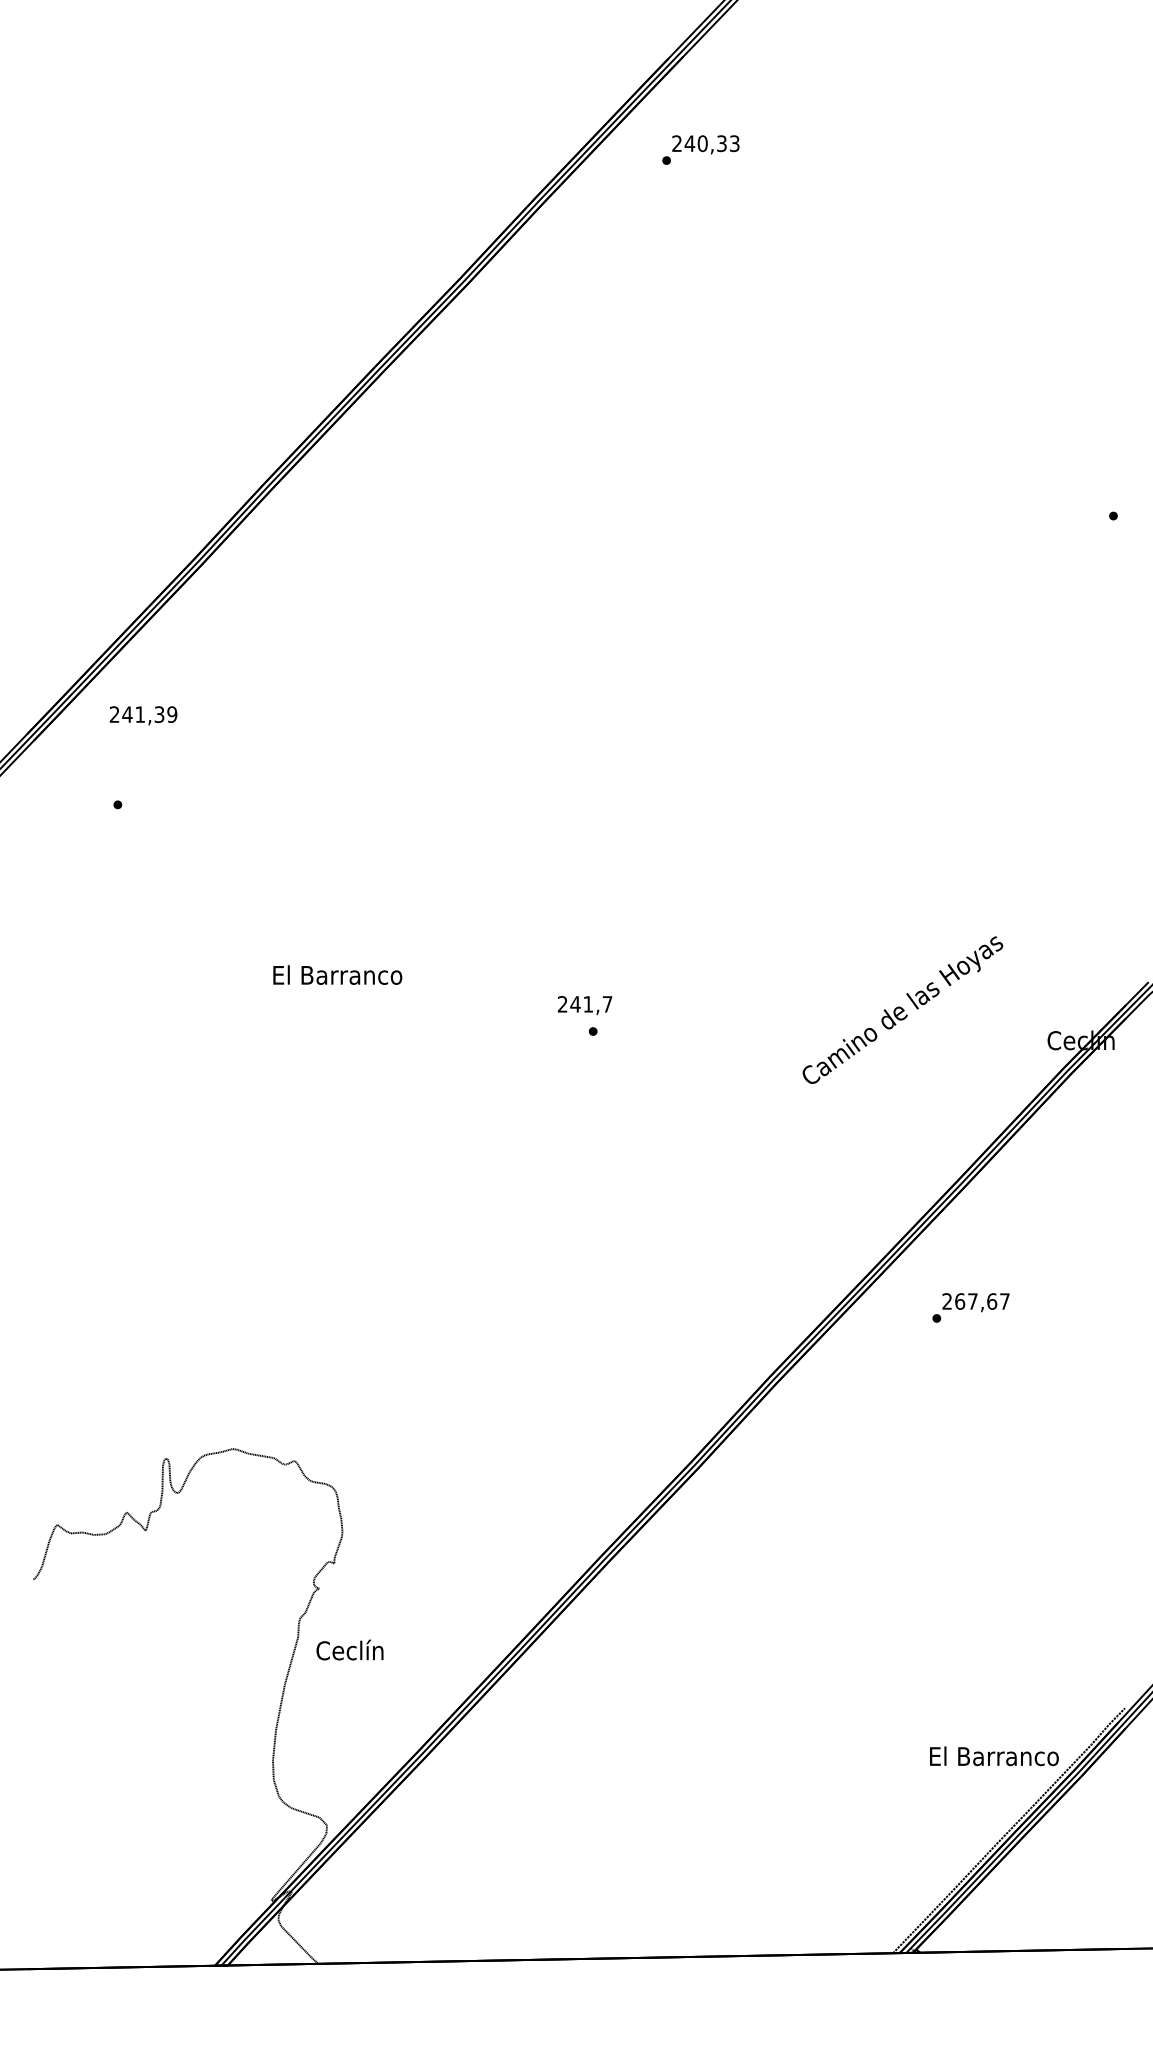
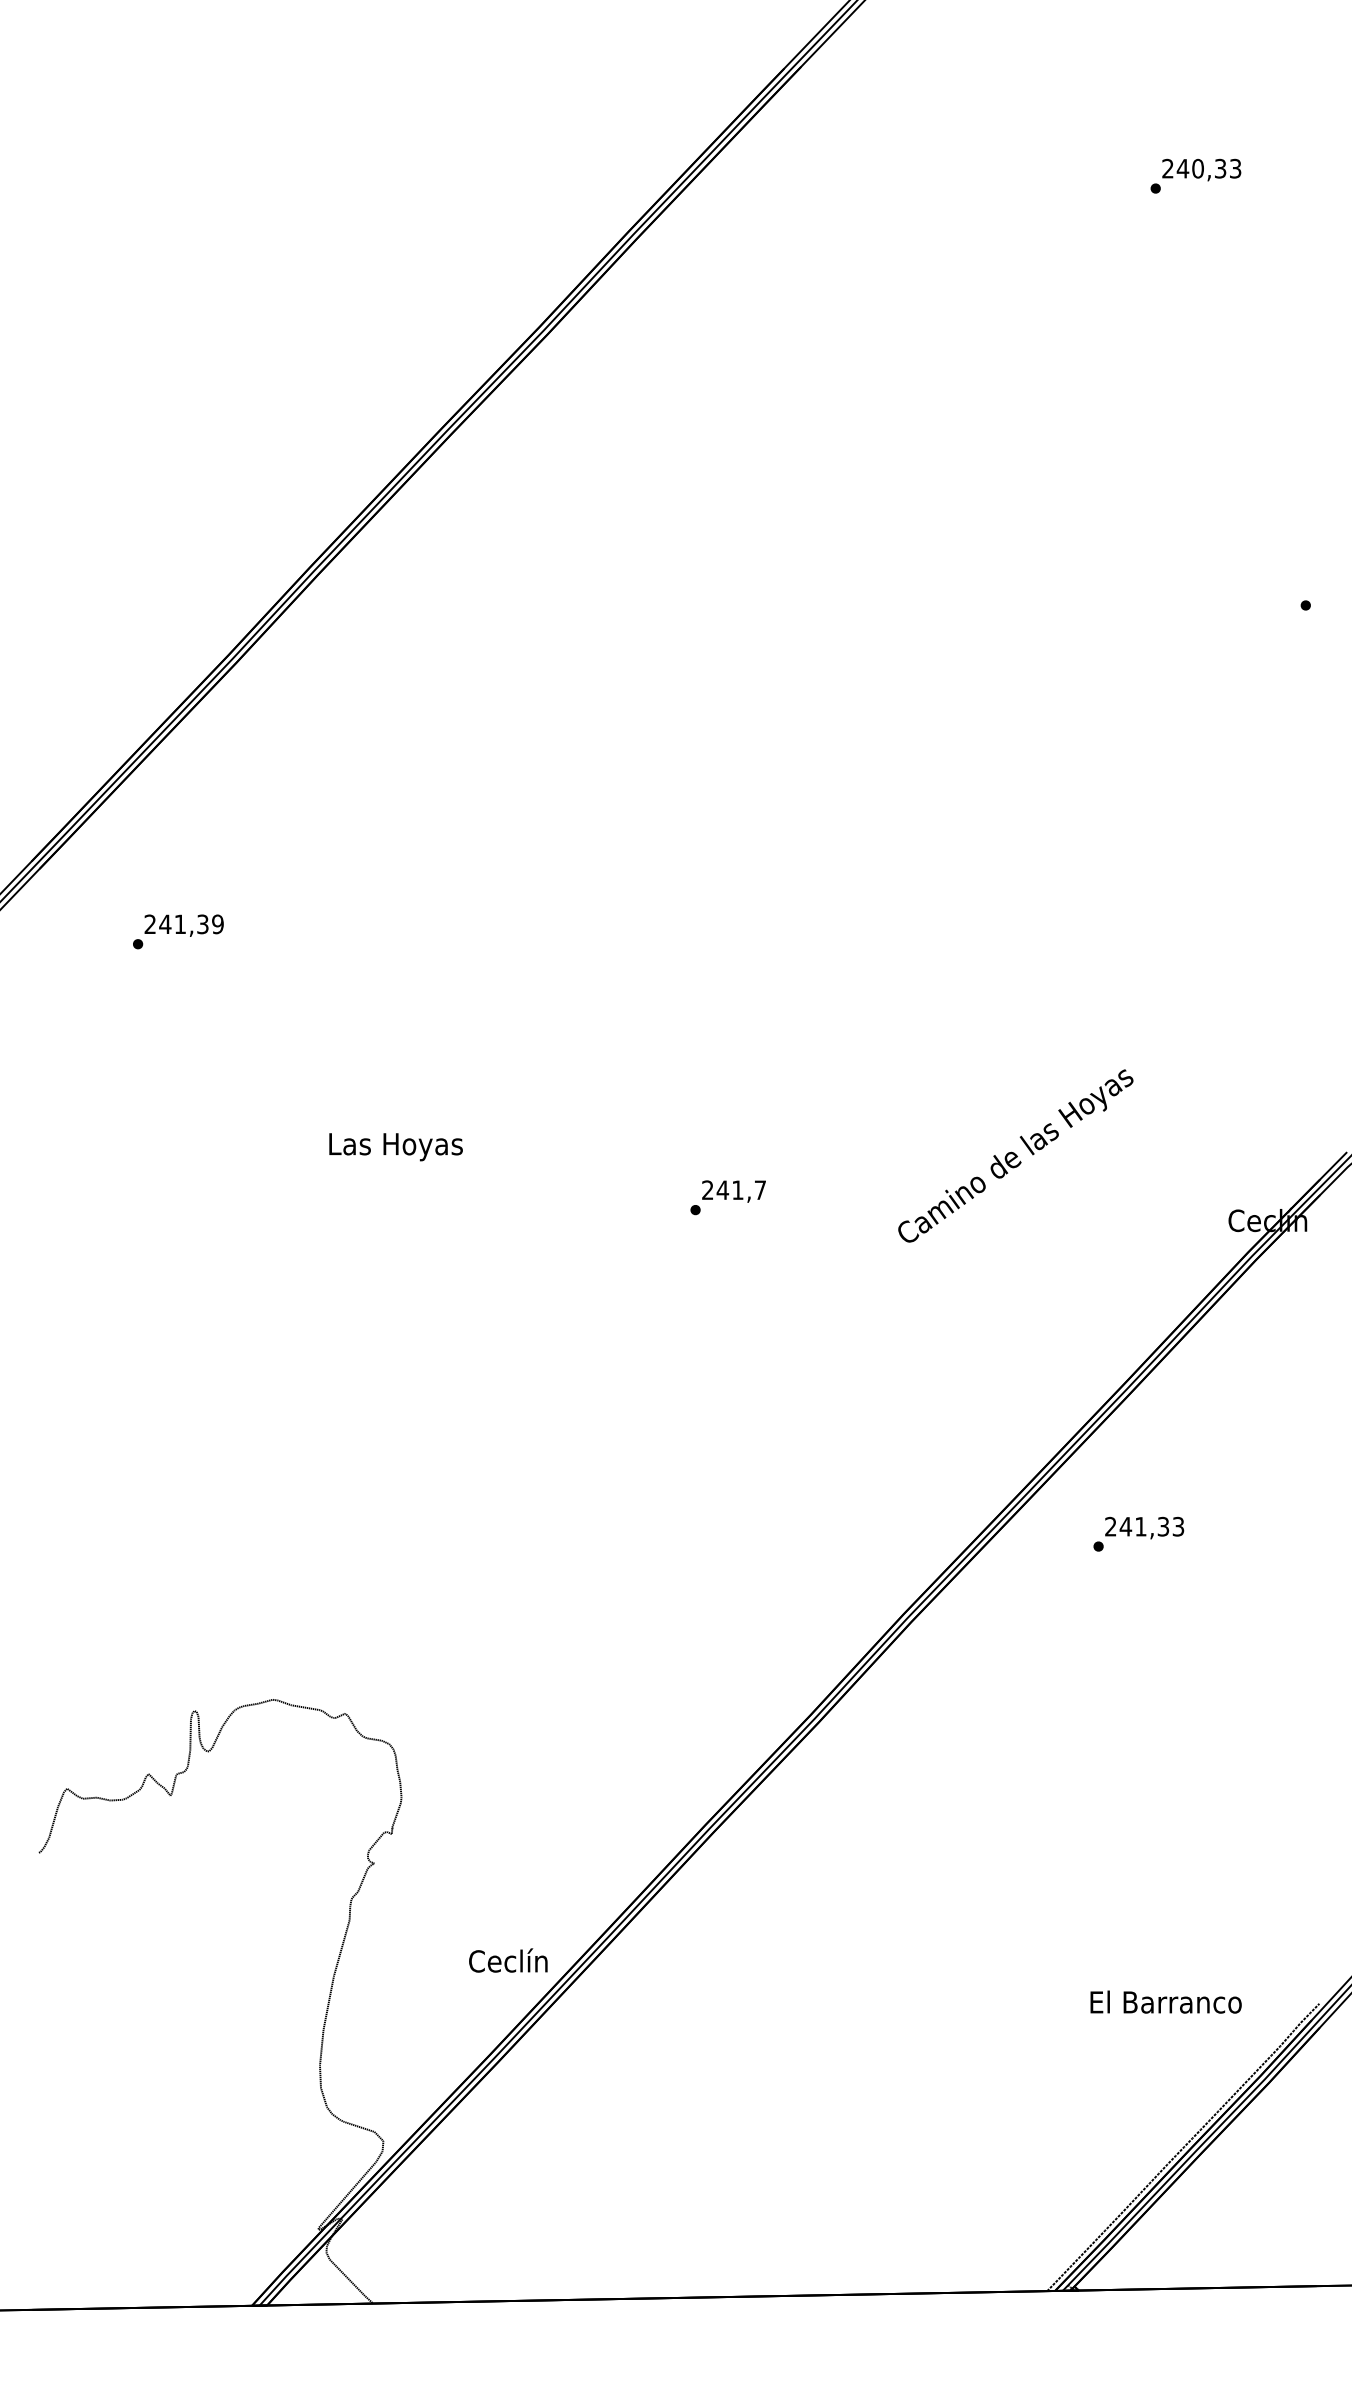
text: (700, 149) -> (1195, 175), moved
text: (142, 715) -> (183, 925), moved
text: (337, 977) -> (395, 1146), El Barranco -> Las Hoyas
text: (584, 1005) -> (733, 1191), moved
text: (902, 1009) -> (1015, 1155), moved
text: (981, 1301) -> (1151, 1526), 267,67 -> 241,33
text: (350, 1650) -> (508, 1960), moved
text: (993, 1755) -> (1165, 2001), moved

